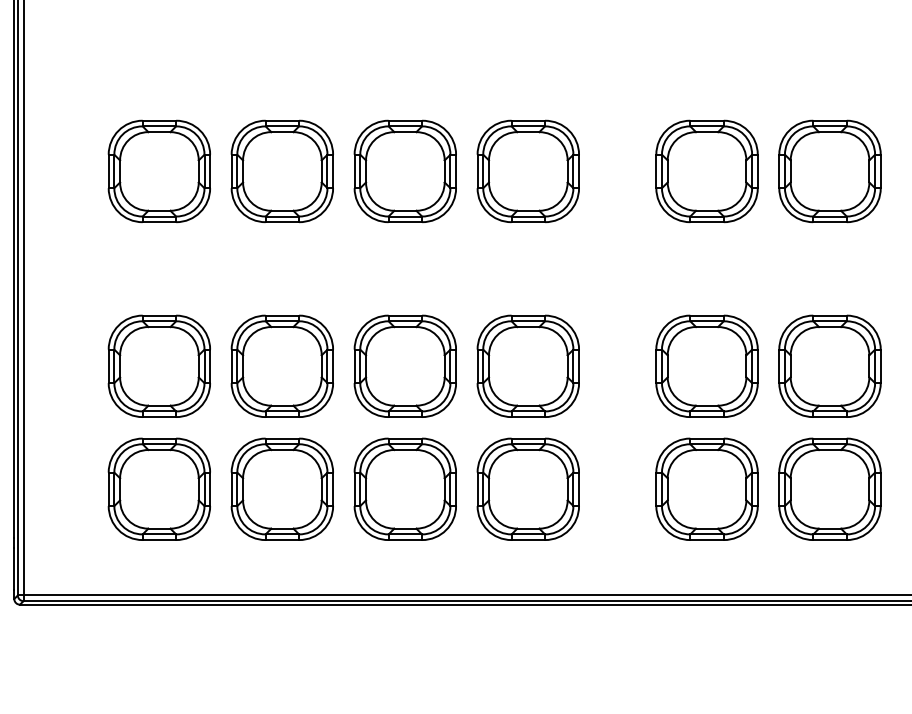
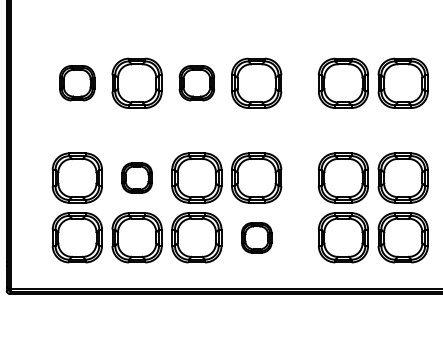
part: (157, 169) -> (76, 82), size x0.7
part: (404, 169) -> (196, 82), size x0.7
part: (281, 365) -> (136, 177), size x0.6
part: (528, 488) -> (256, 237), size x0.6

